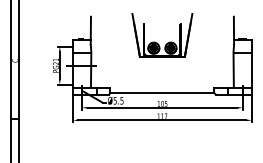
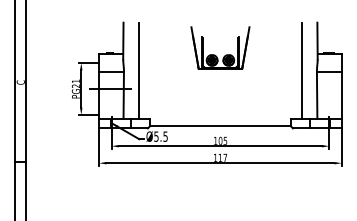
part: (162, 35) -> (220, 48), size x0.71
line: (102, 51) -> (139, 69), added
line: (222, 51) -> (301, 69), added

